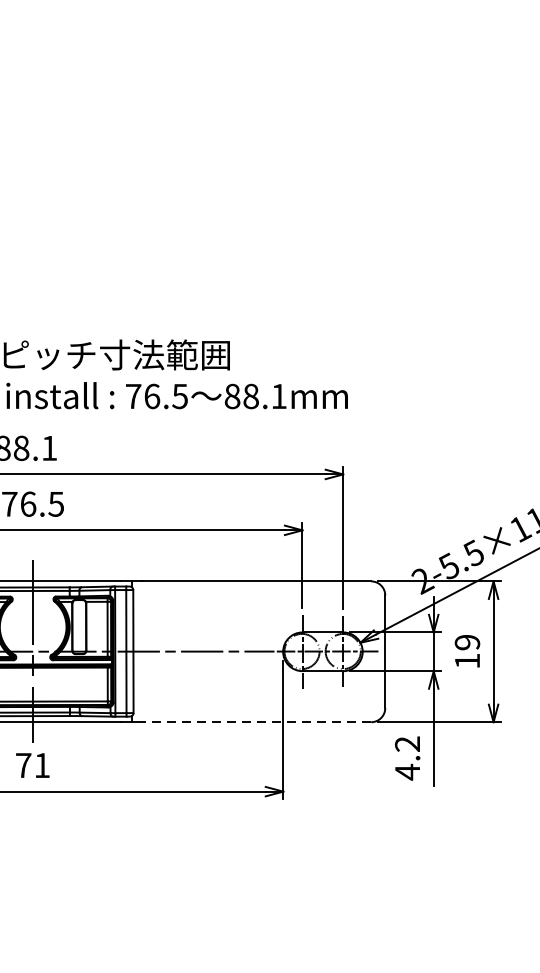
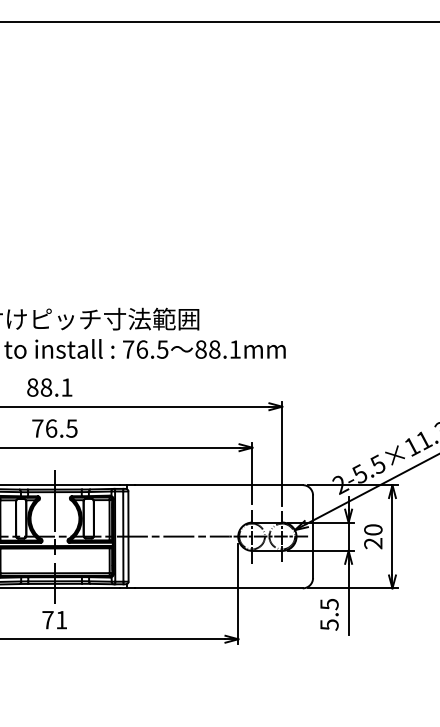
text: (467, 651) -> (373, 536), 19 -> 20
line: (256, 722) -> (218, 588), dashed -> solid
text: (407, 757) -> (329, 614), 4.2 -> 5.5

